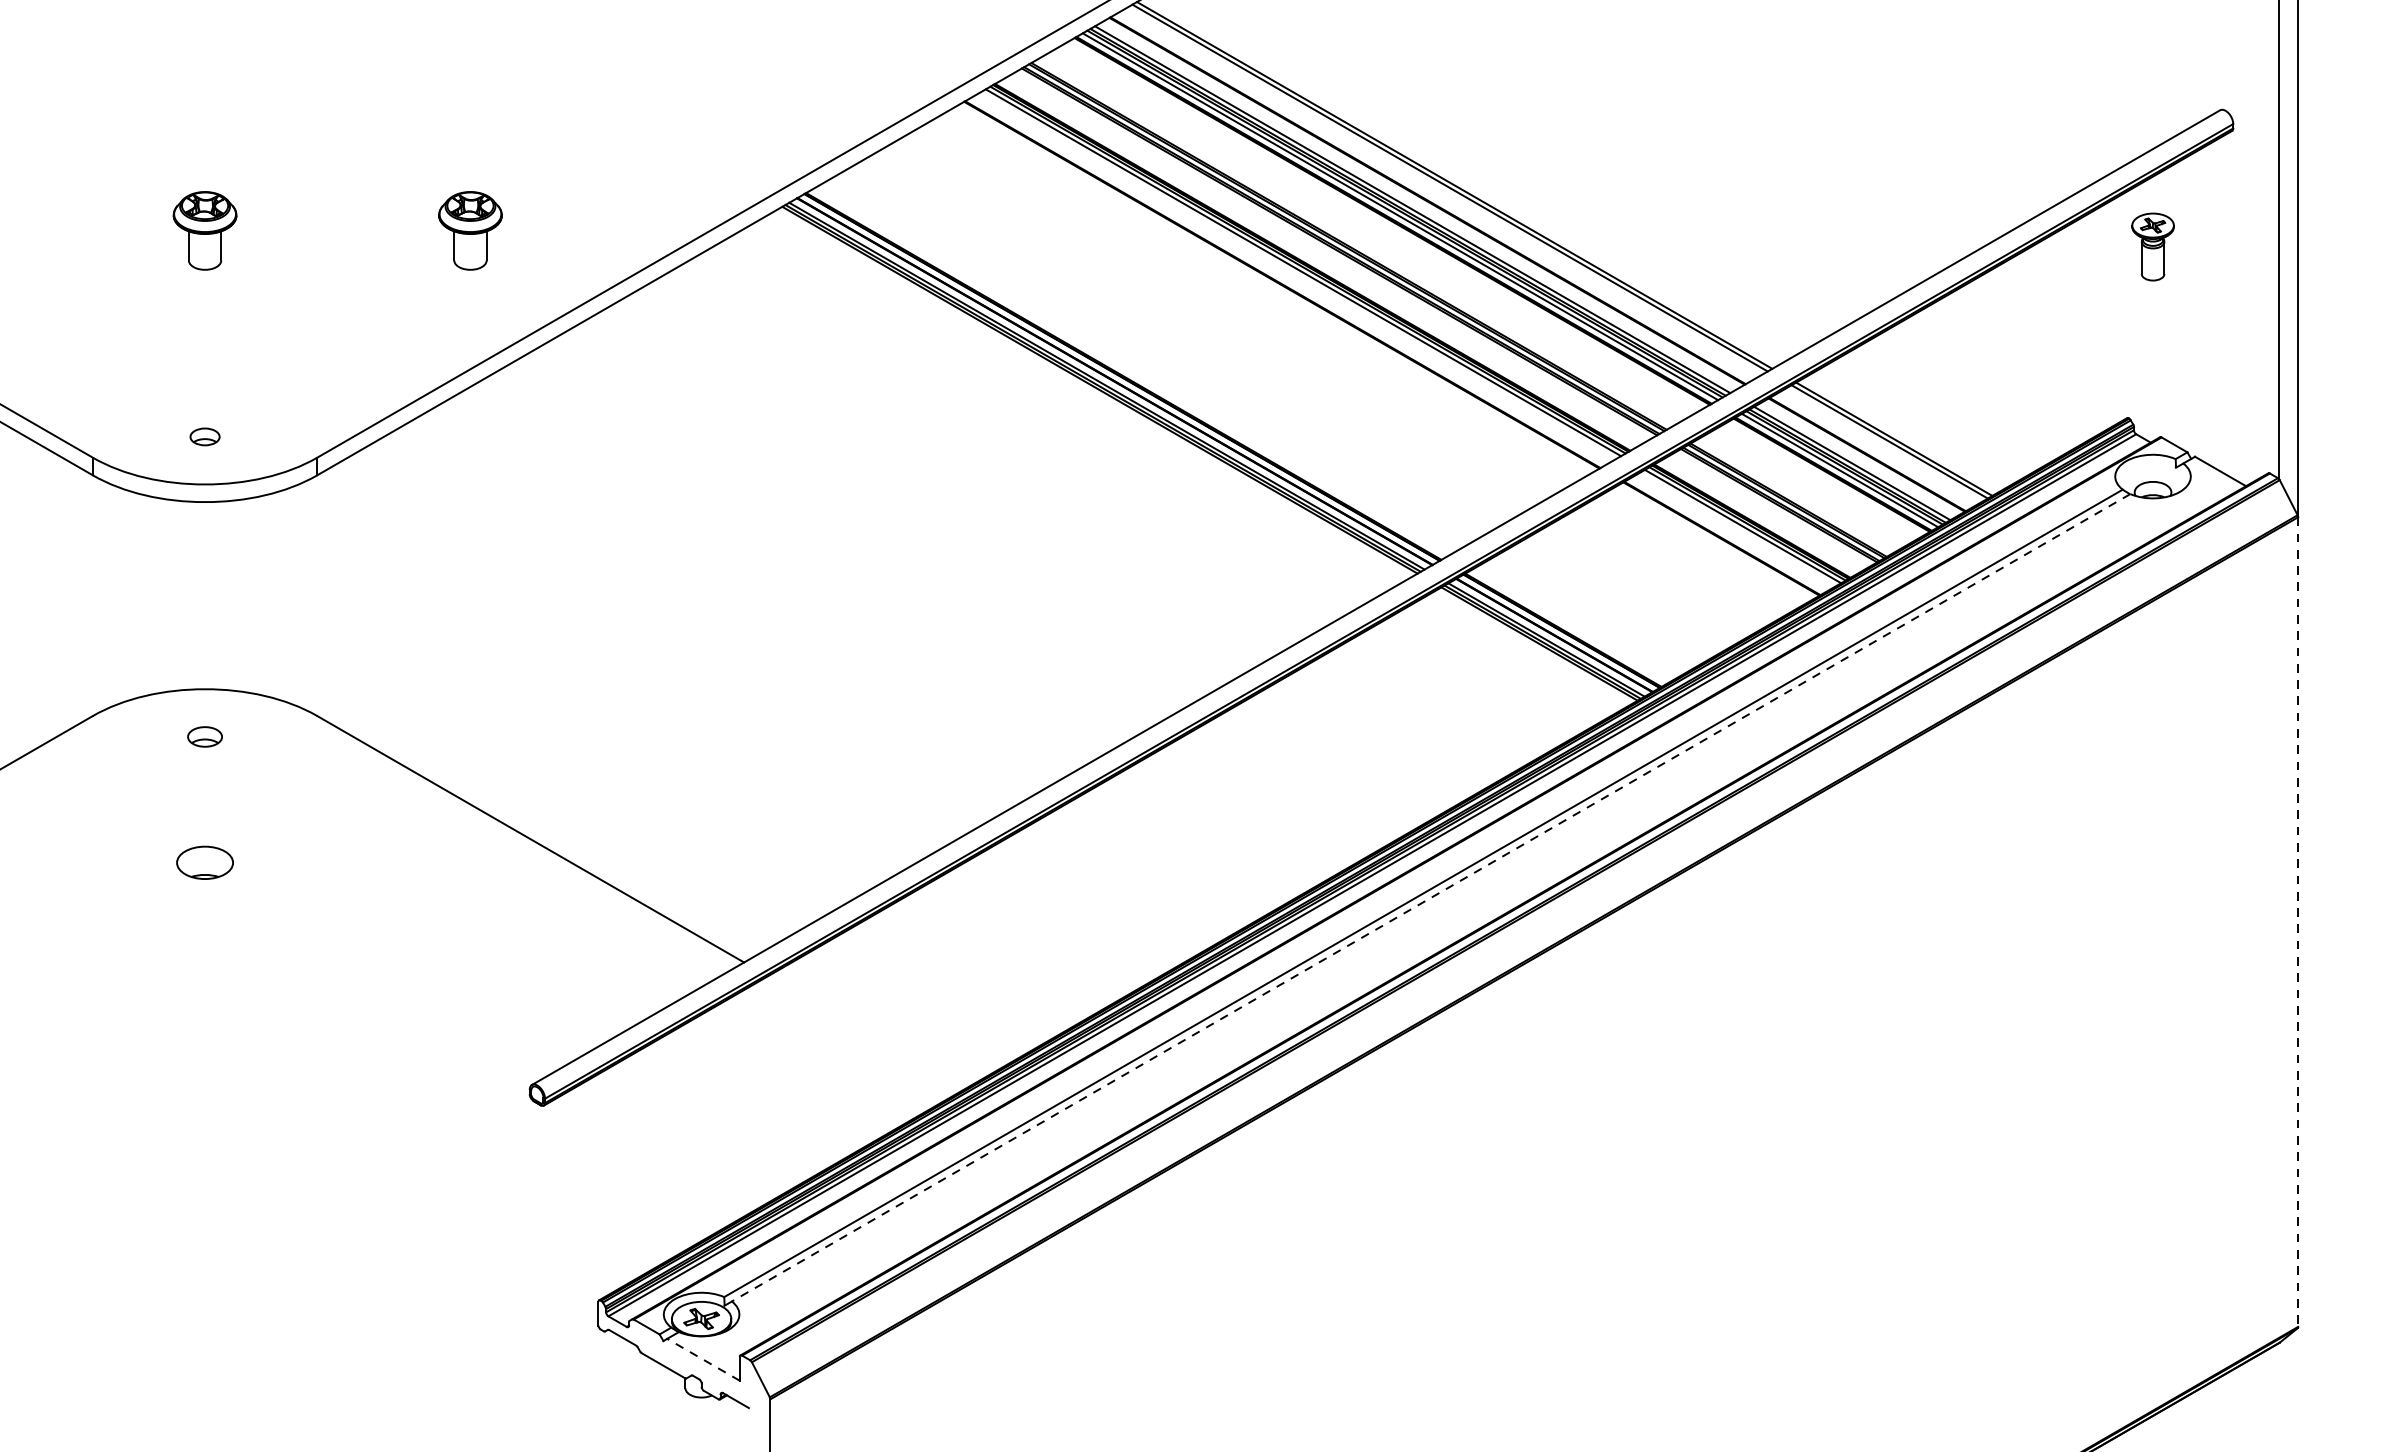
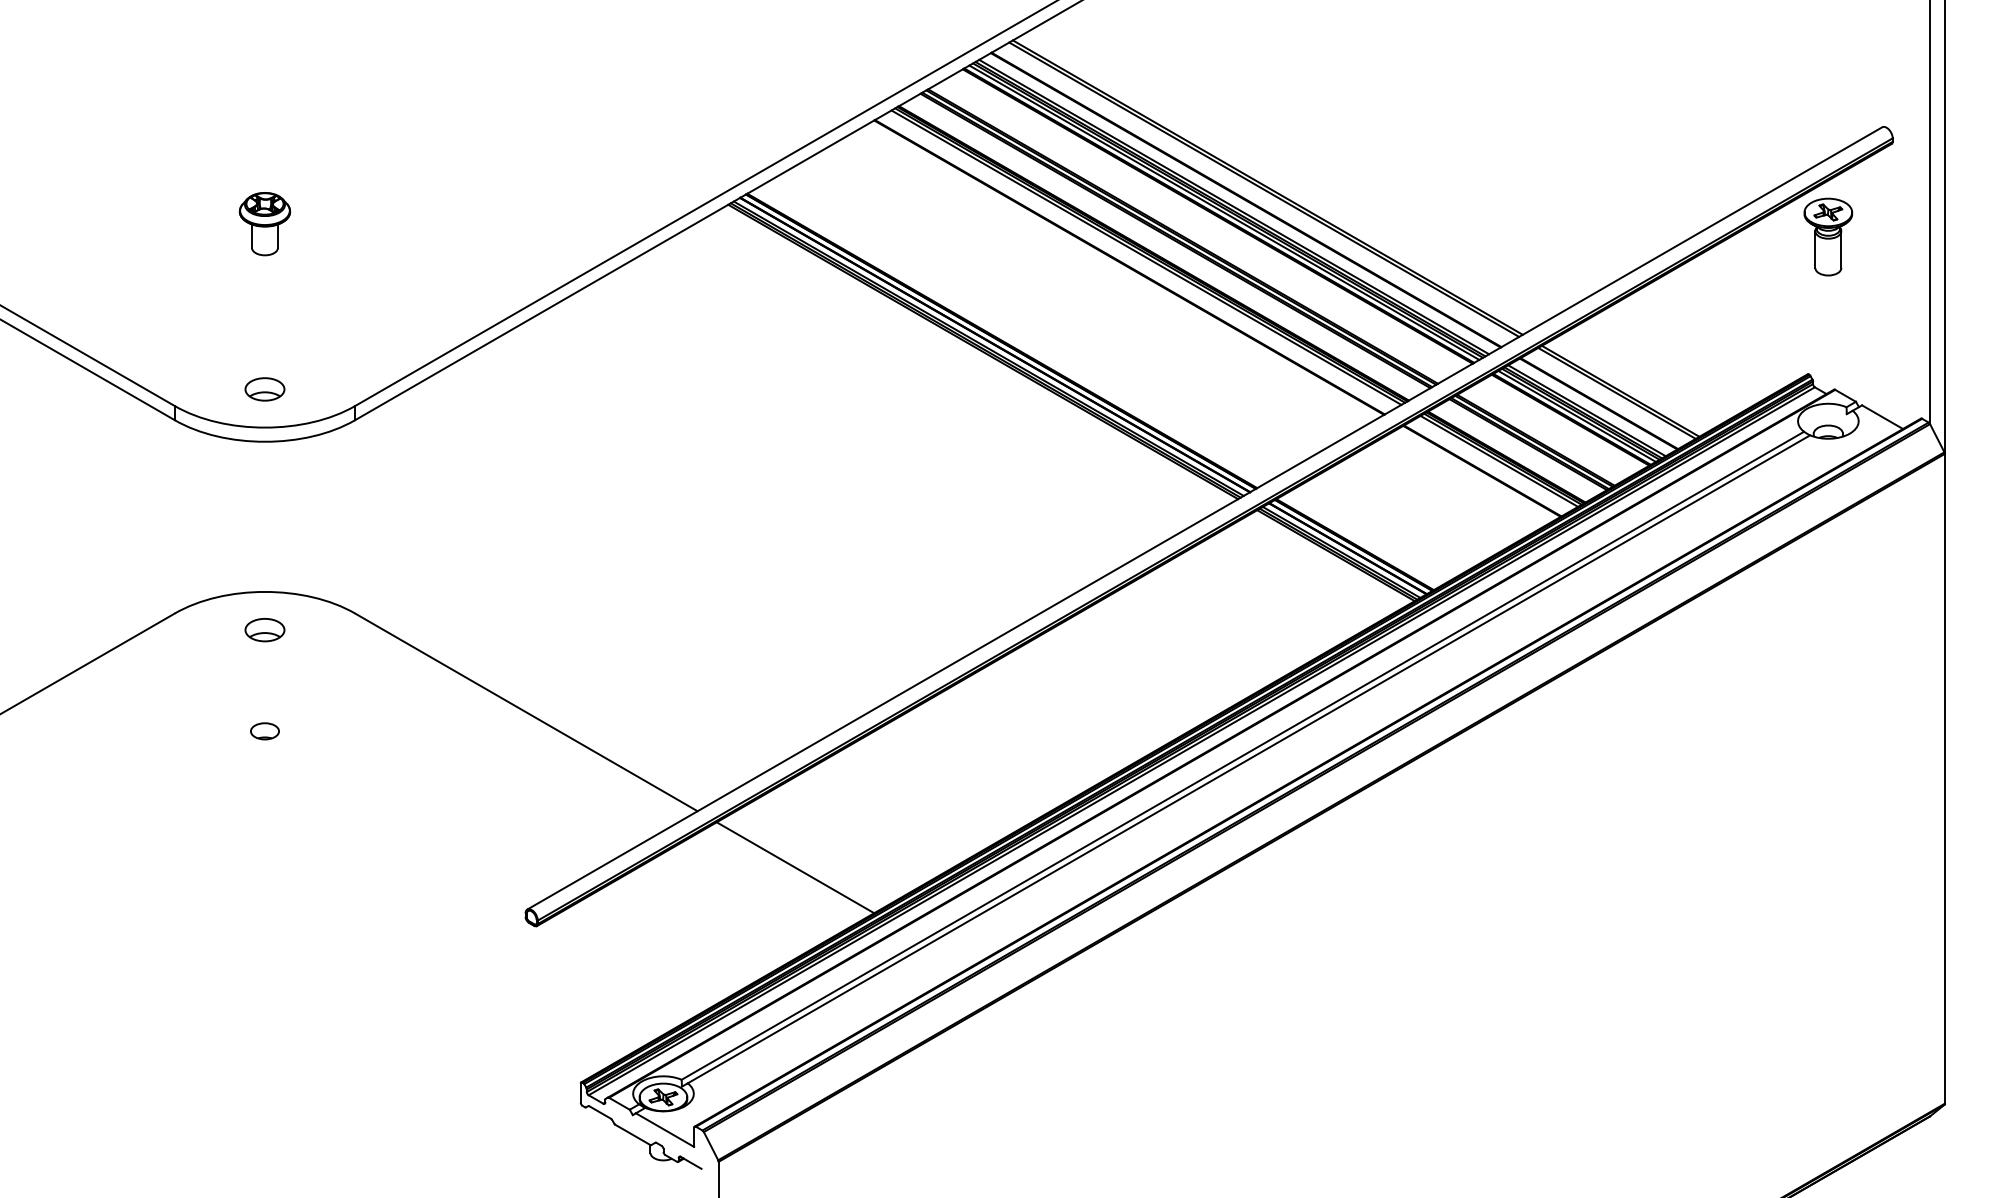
part: (469, 231) -> (477, 224), removed
part: (2153, 246) -> (1828, 236), size x1.43
part: (204, 436) -> (264, 389), size x1.67
part: (204, 737) -> (264, 630), size x1.43
part: (204, 863) -> (264, 731), size x0.62
line: (1430, 898) -> (1248, 759), dashed -> solid
line: (2297, 921) -> (1944, 778), dashed -> solid
line: (866, 1032) -> (795, 867), added
line: (704, 1360) -> (665, 1130), dashed -> solid

